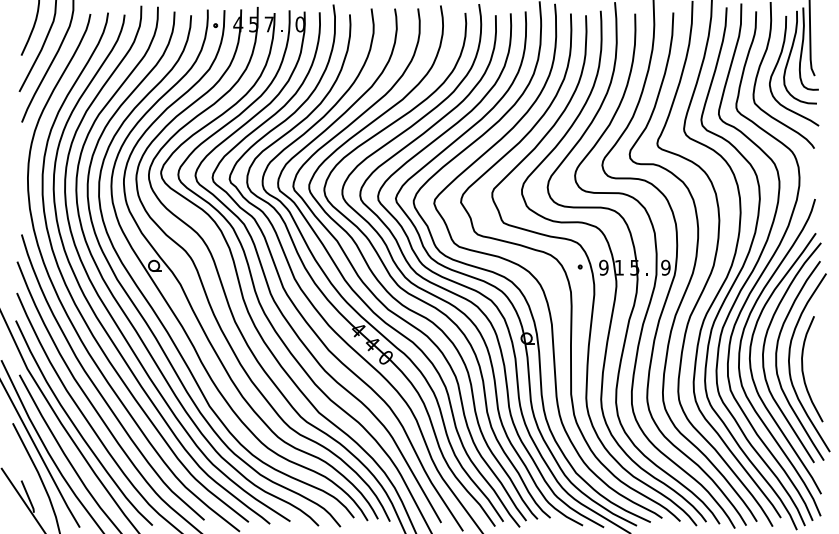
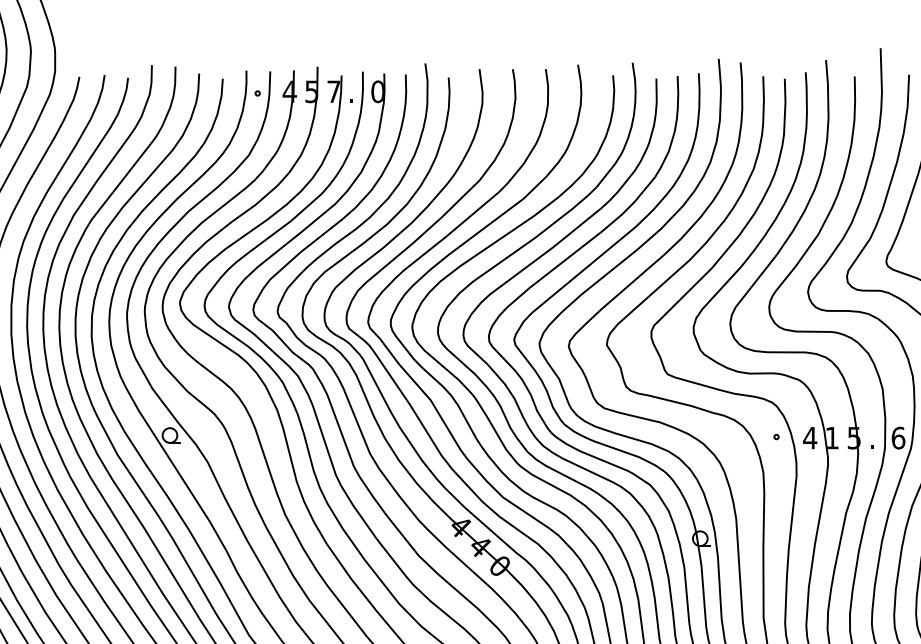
text: (603, 267) -> (809, 437), 9 -> 4
text: (665, 267) -> (897, 437), 9 -> 6

